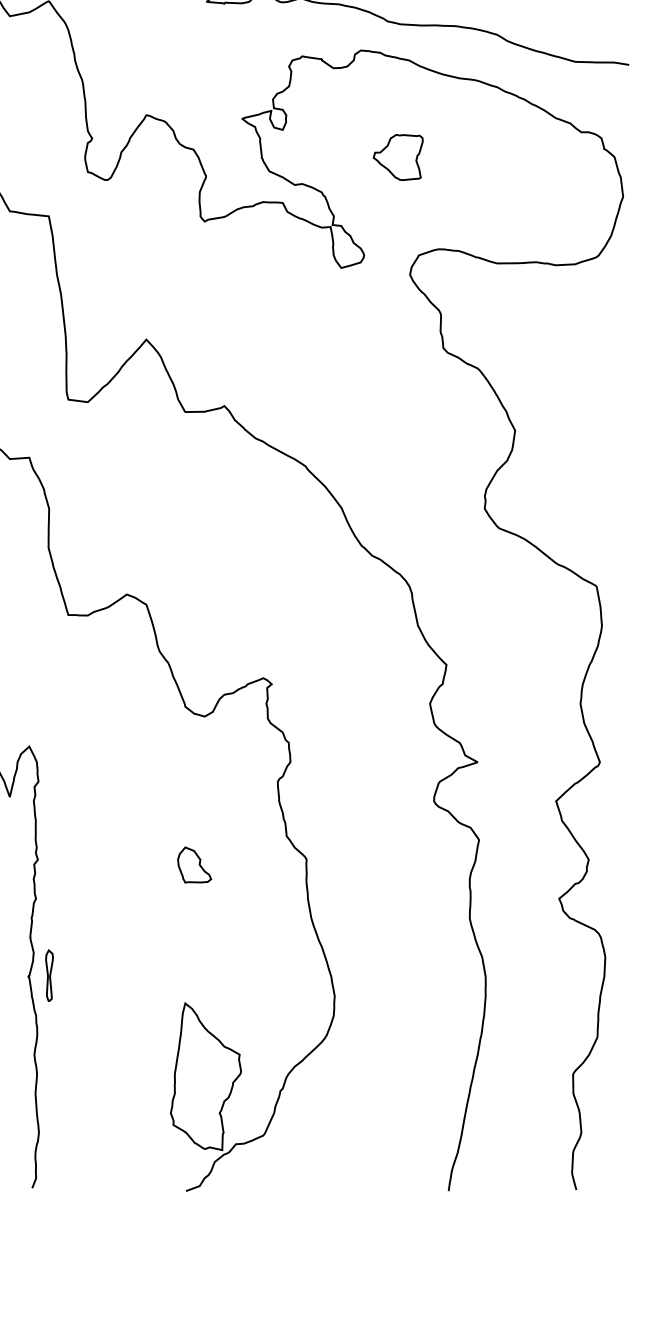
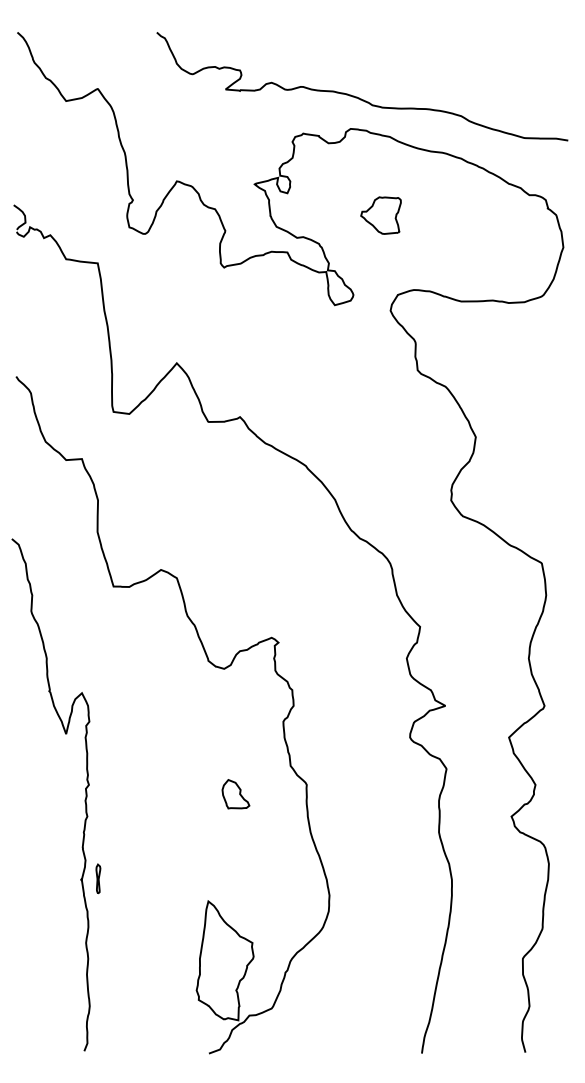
part: (194, 865) -> (235, 794), moved
part: (49, 975) -> (98, 878), size x0.7

